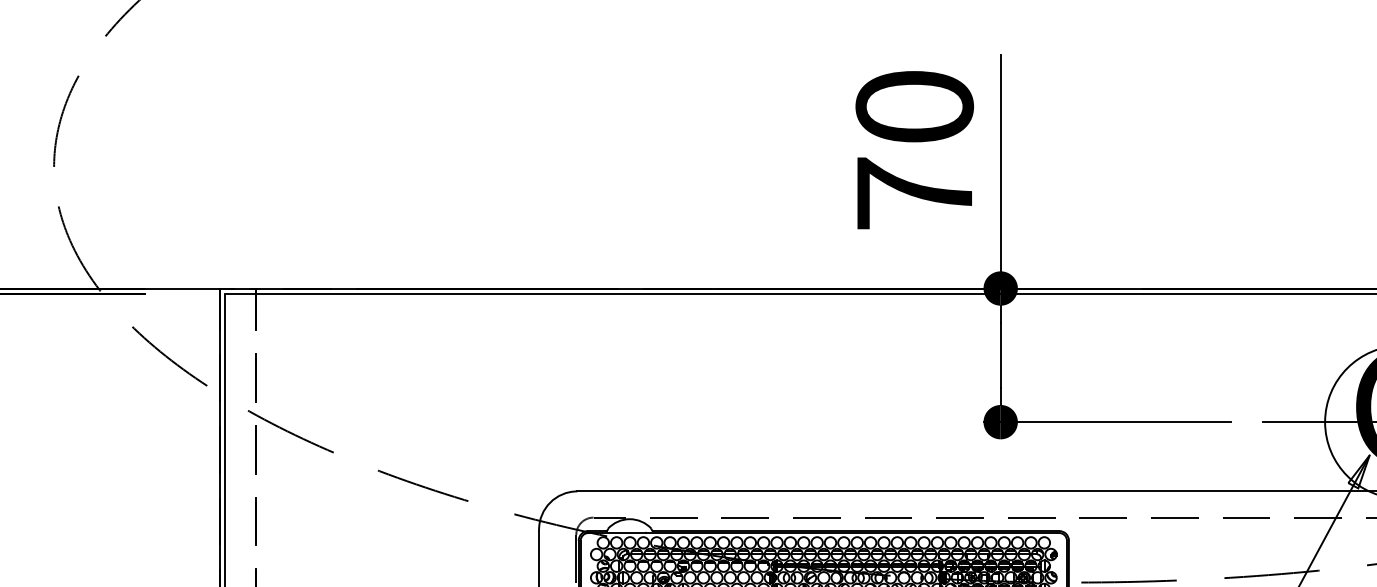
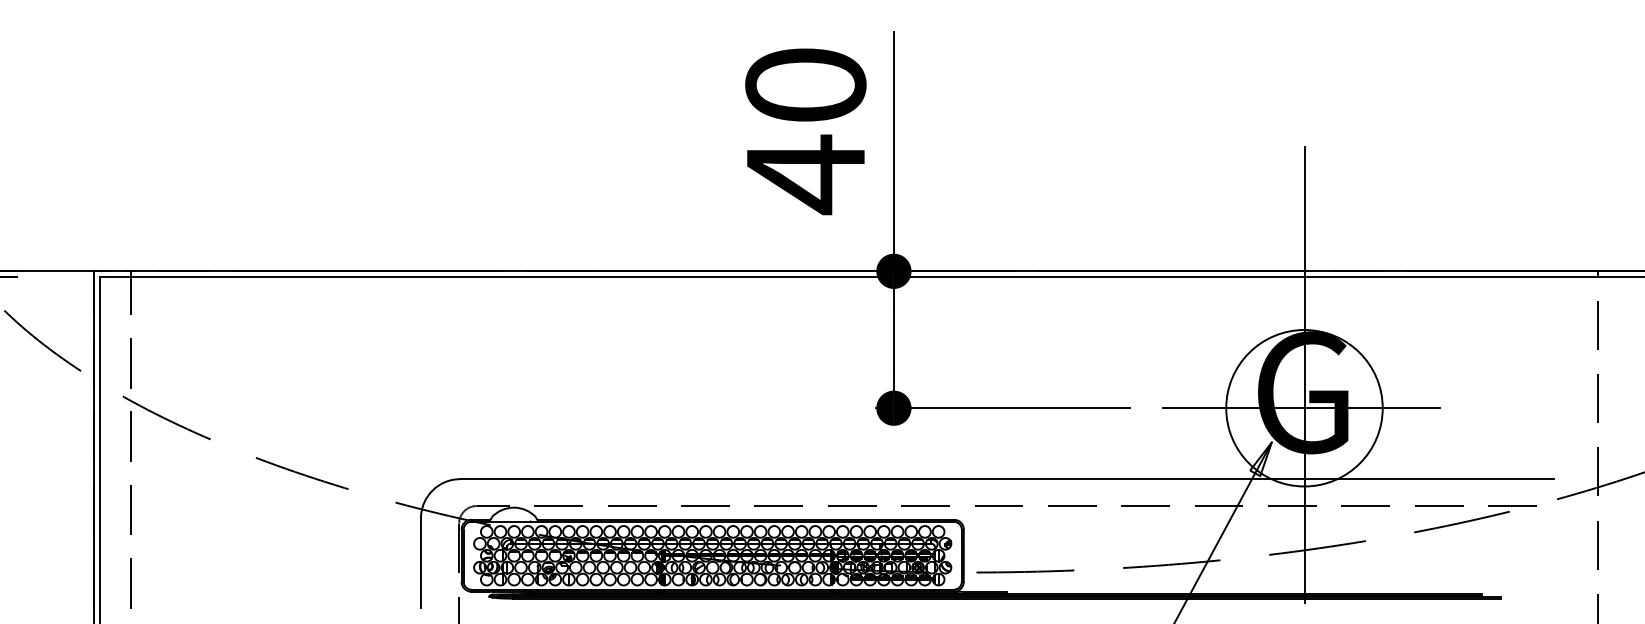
text: (914, 194) -> (805, 174), 70 -> 40

